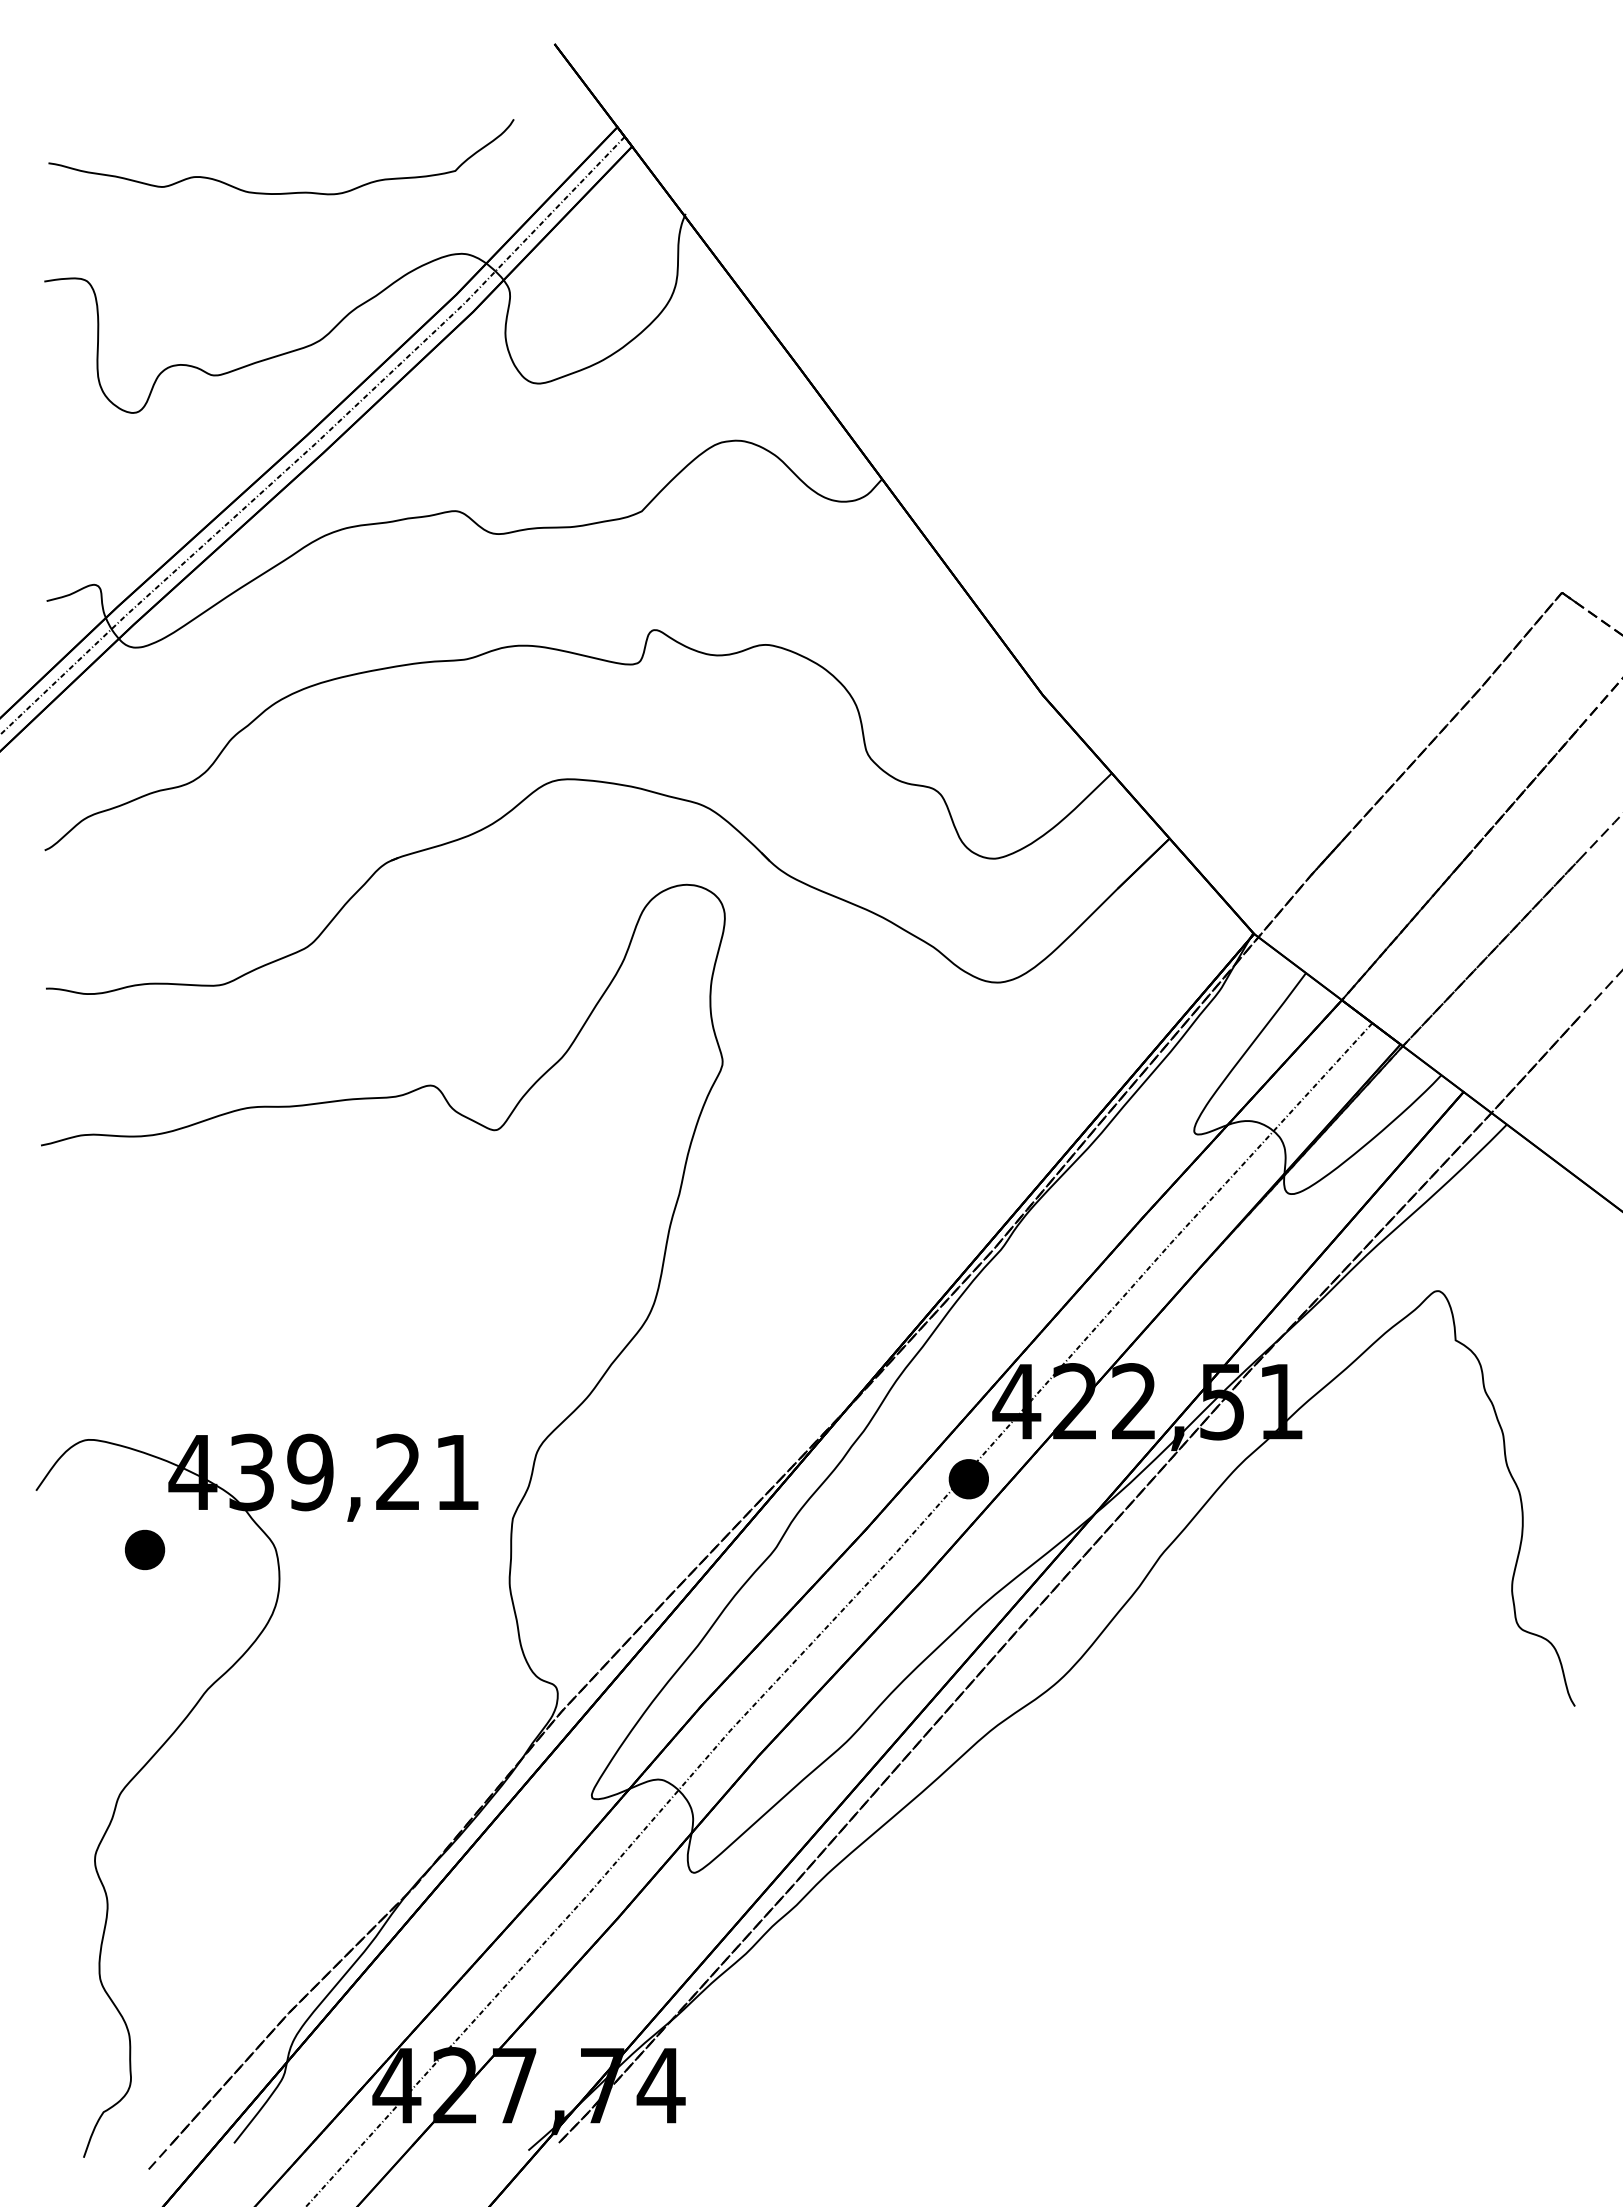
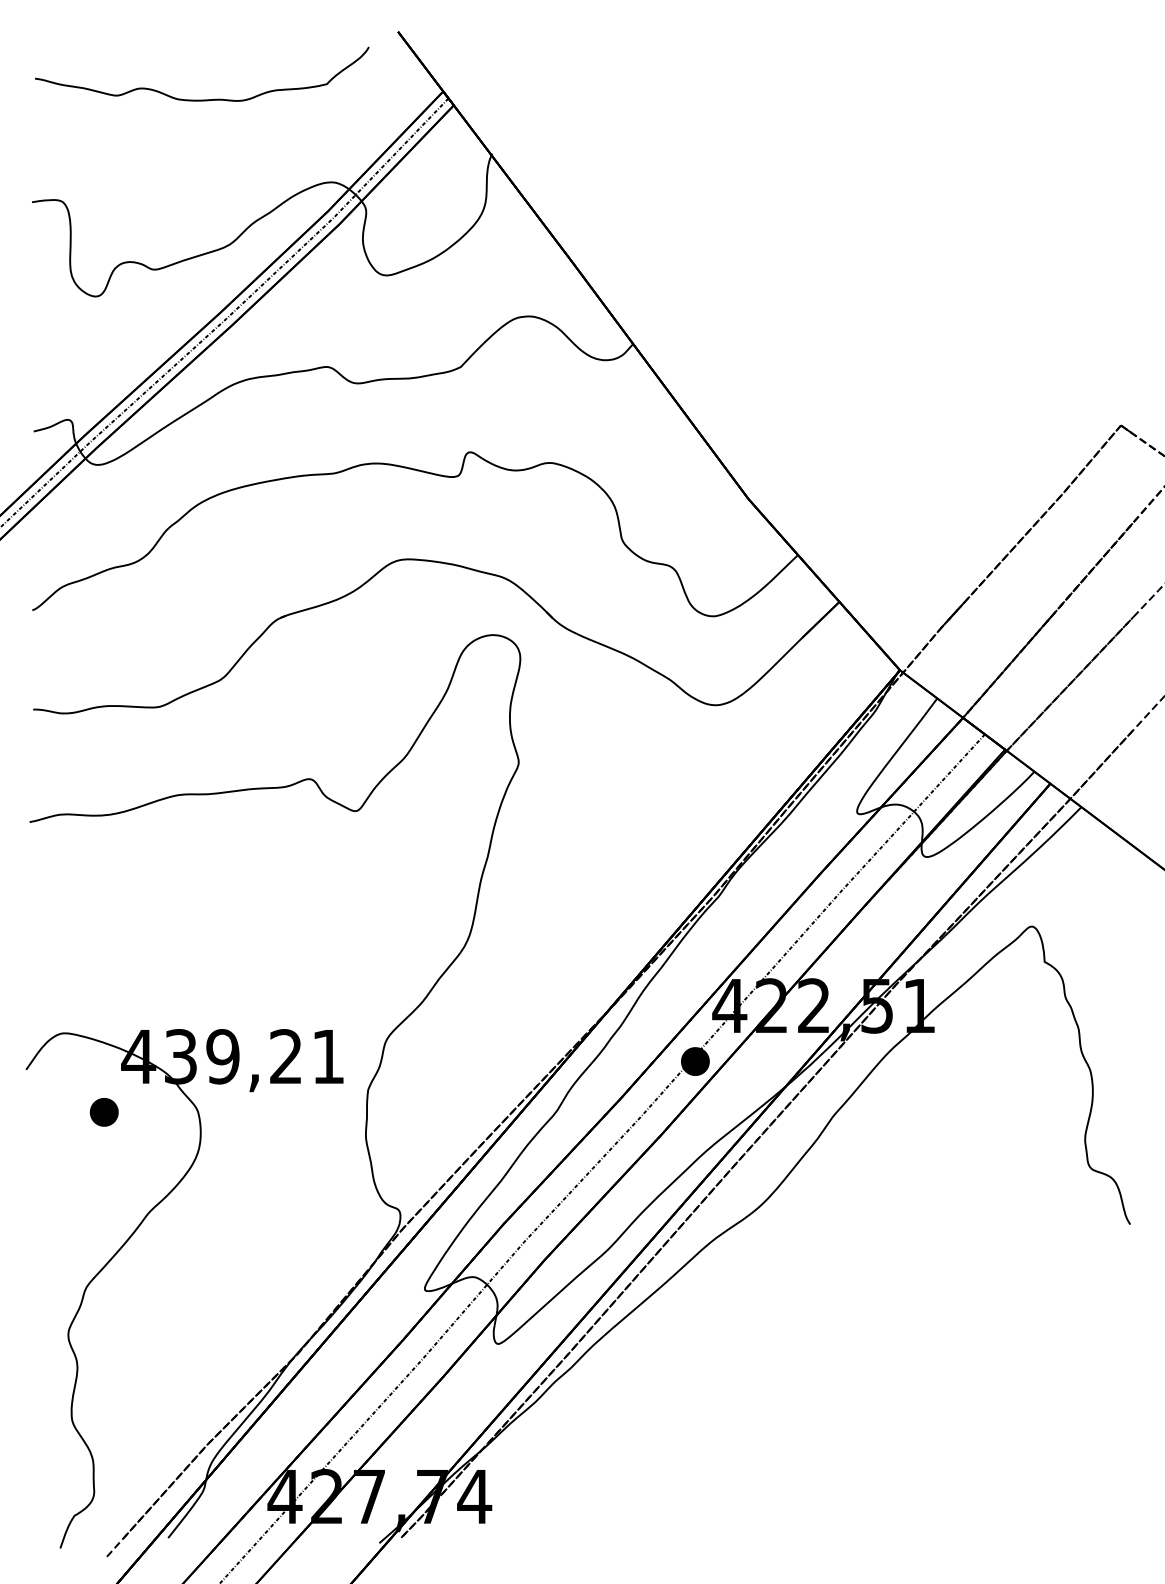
curve: (282, 192) -> (202, 99), moved

